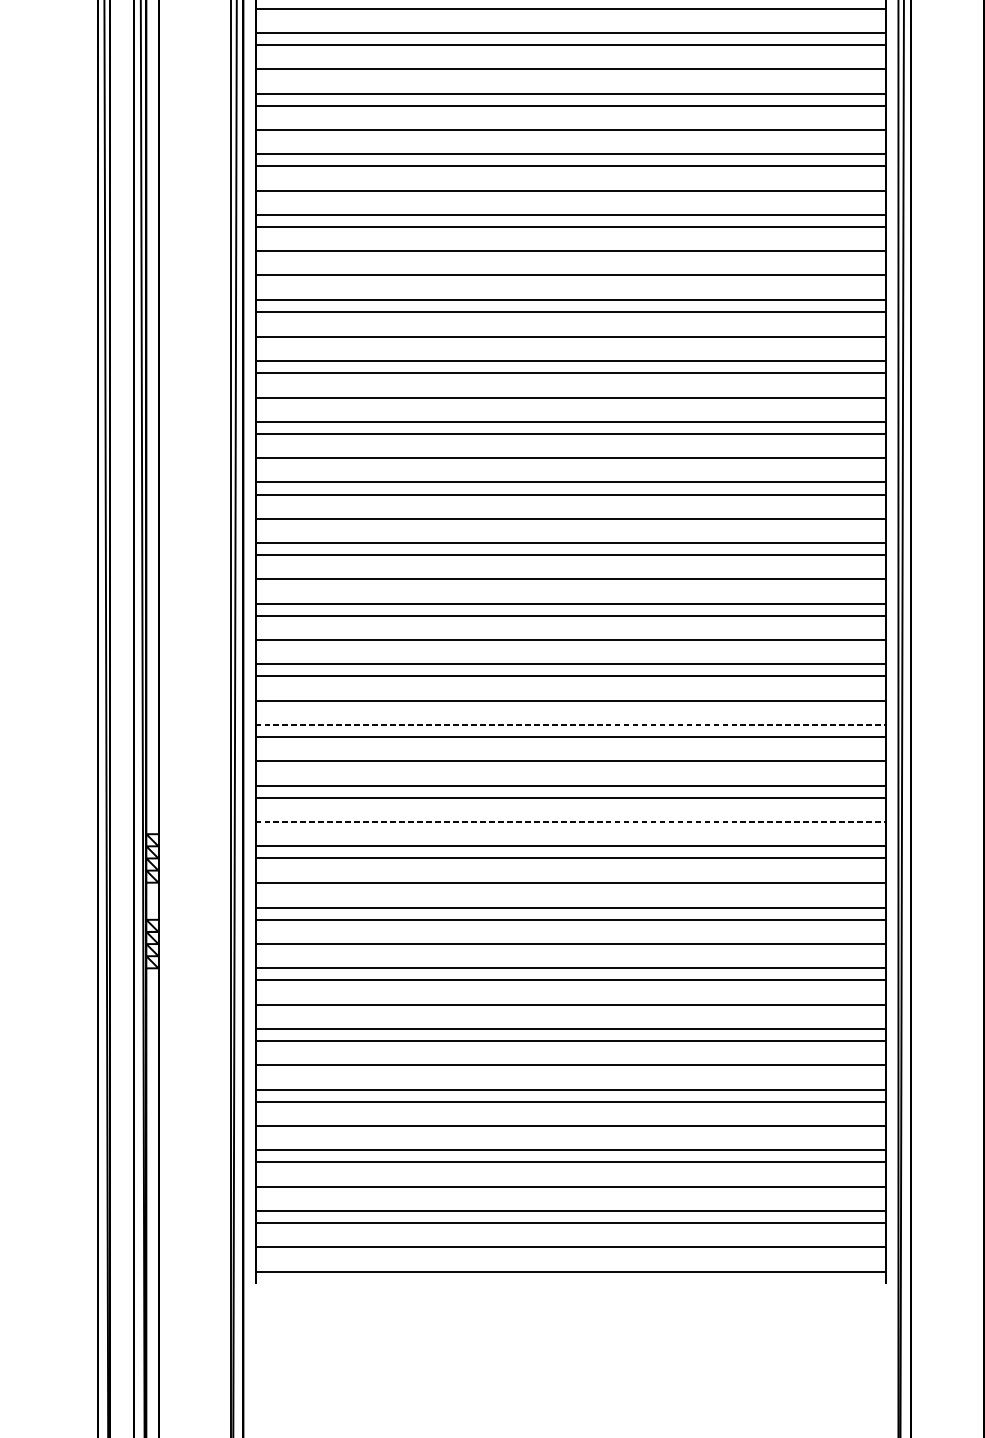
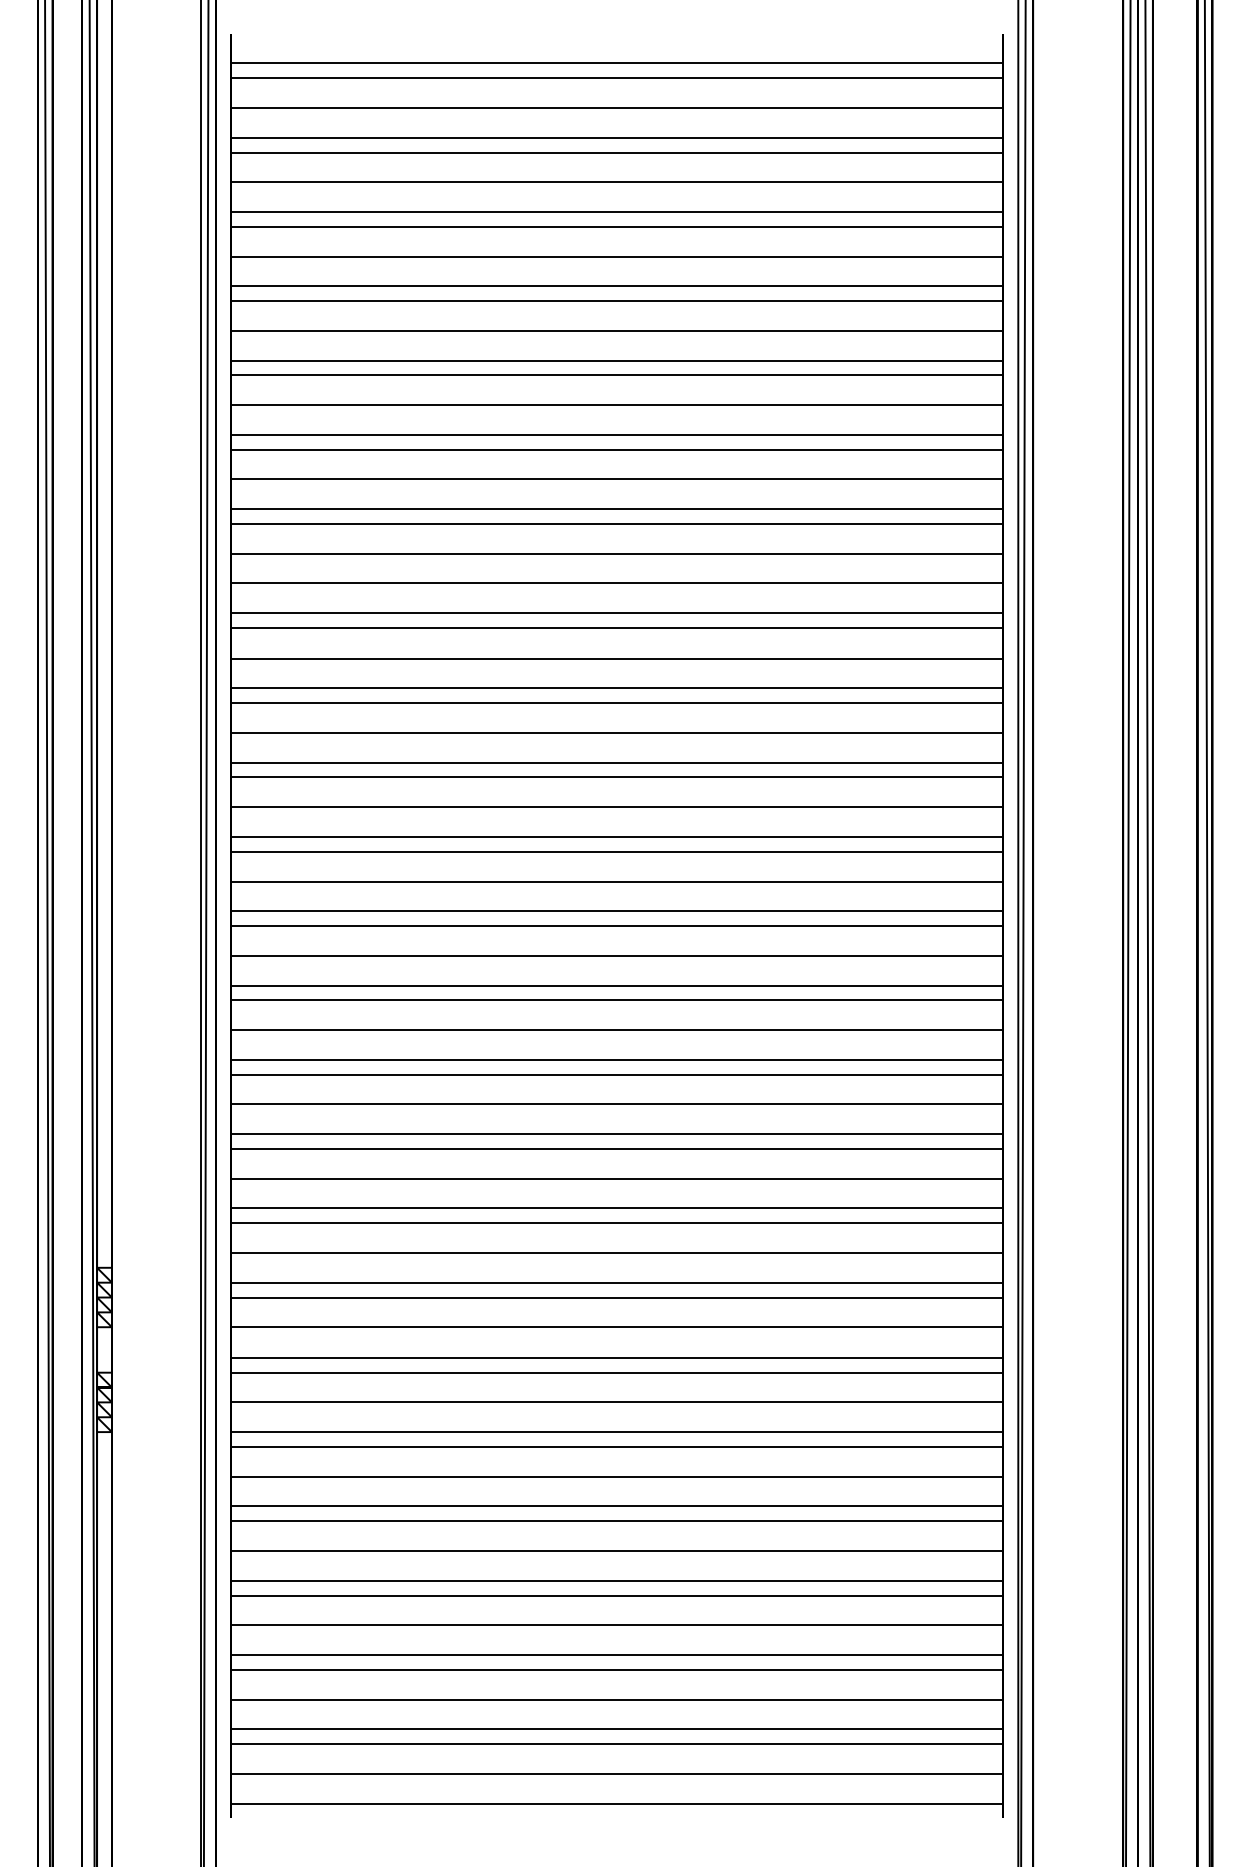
line: (571, 725) -> (617, 1134), dashed -> solid
line: (571, 821) -> (617, 1252), dashed -> solid

